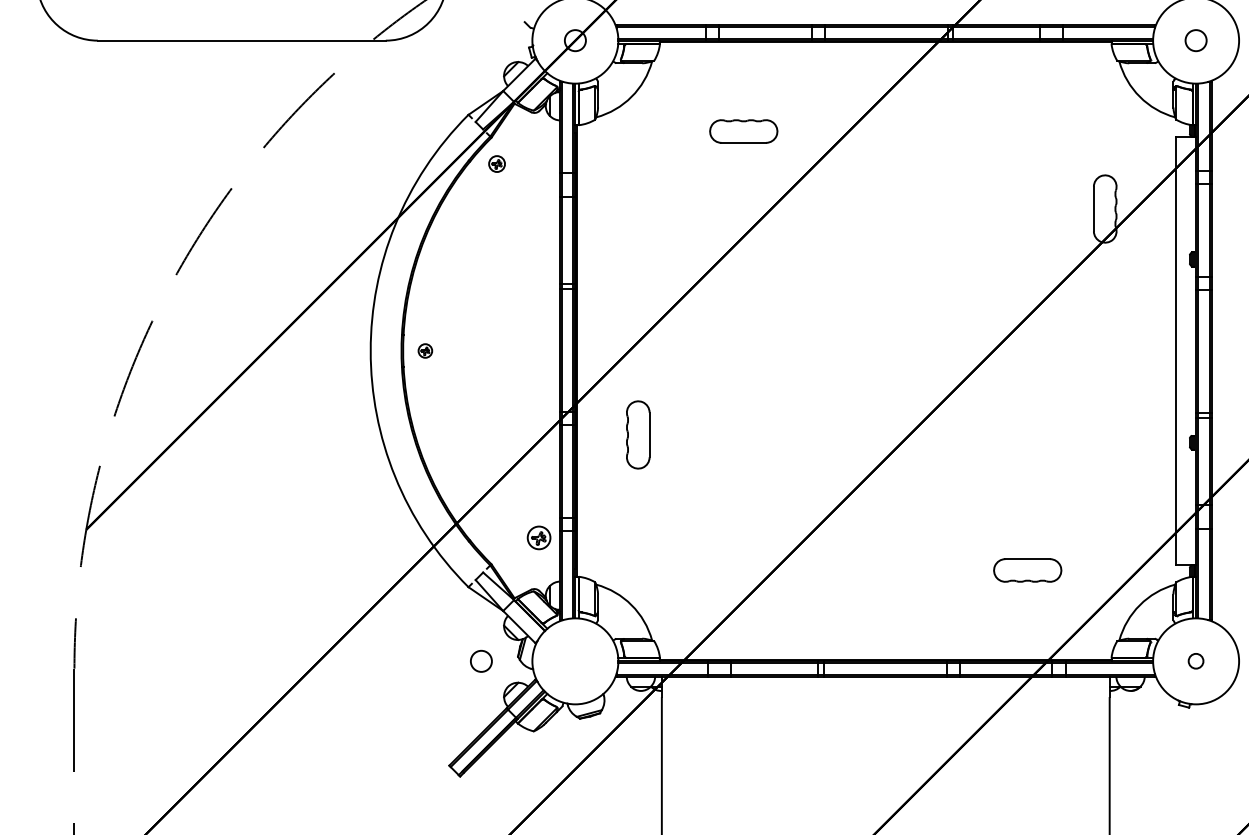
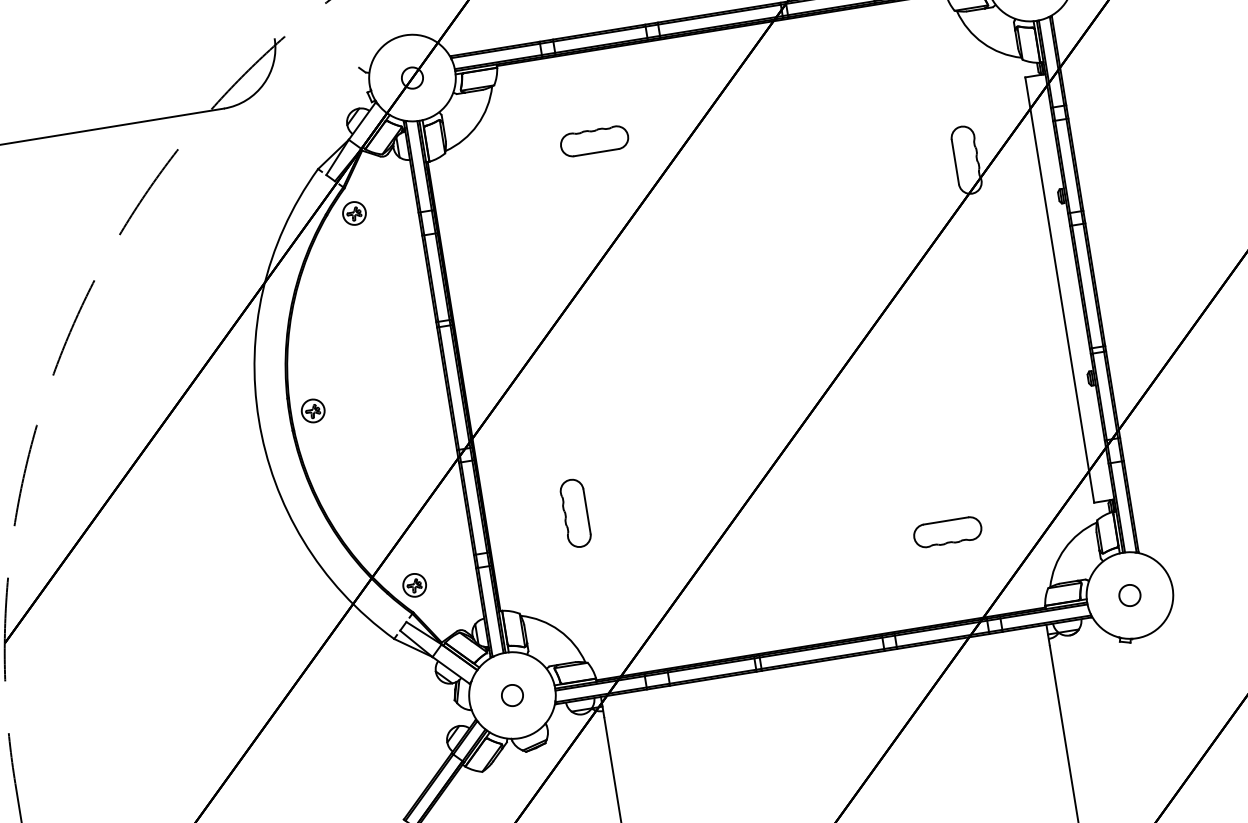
part: (496, 163) -> (353, 213), size x1.43
part: (425, 350) -> (313, 410), size x1.67
part: (638, 434) -> (575, 512), moved
part: (538, 537) -> (414, 585), moved
circle: (481, 660) -> (512, 694), moved
circle: (1195, 660) -> (1129, 594), size x1.43

